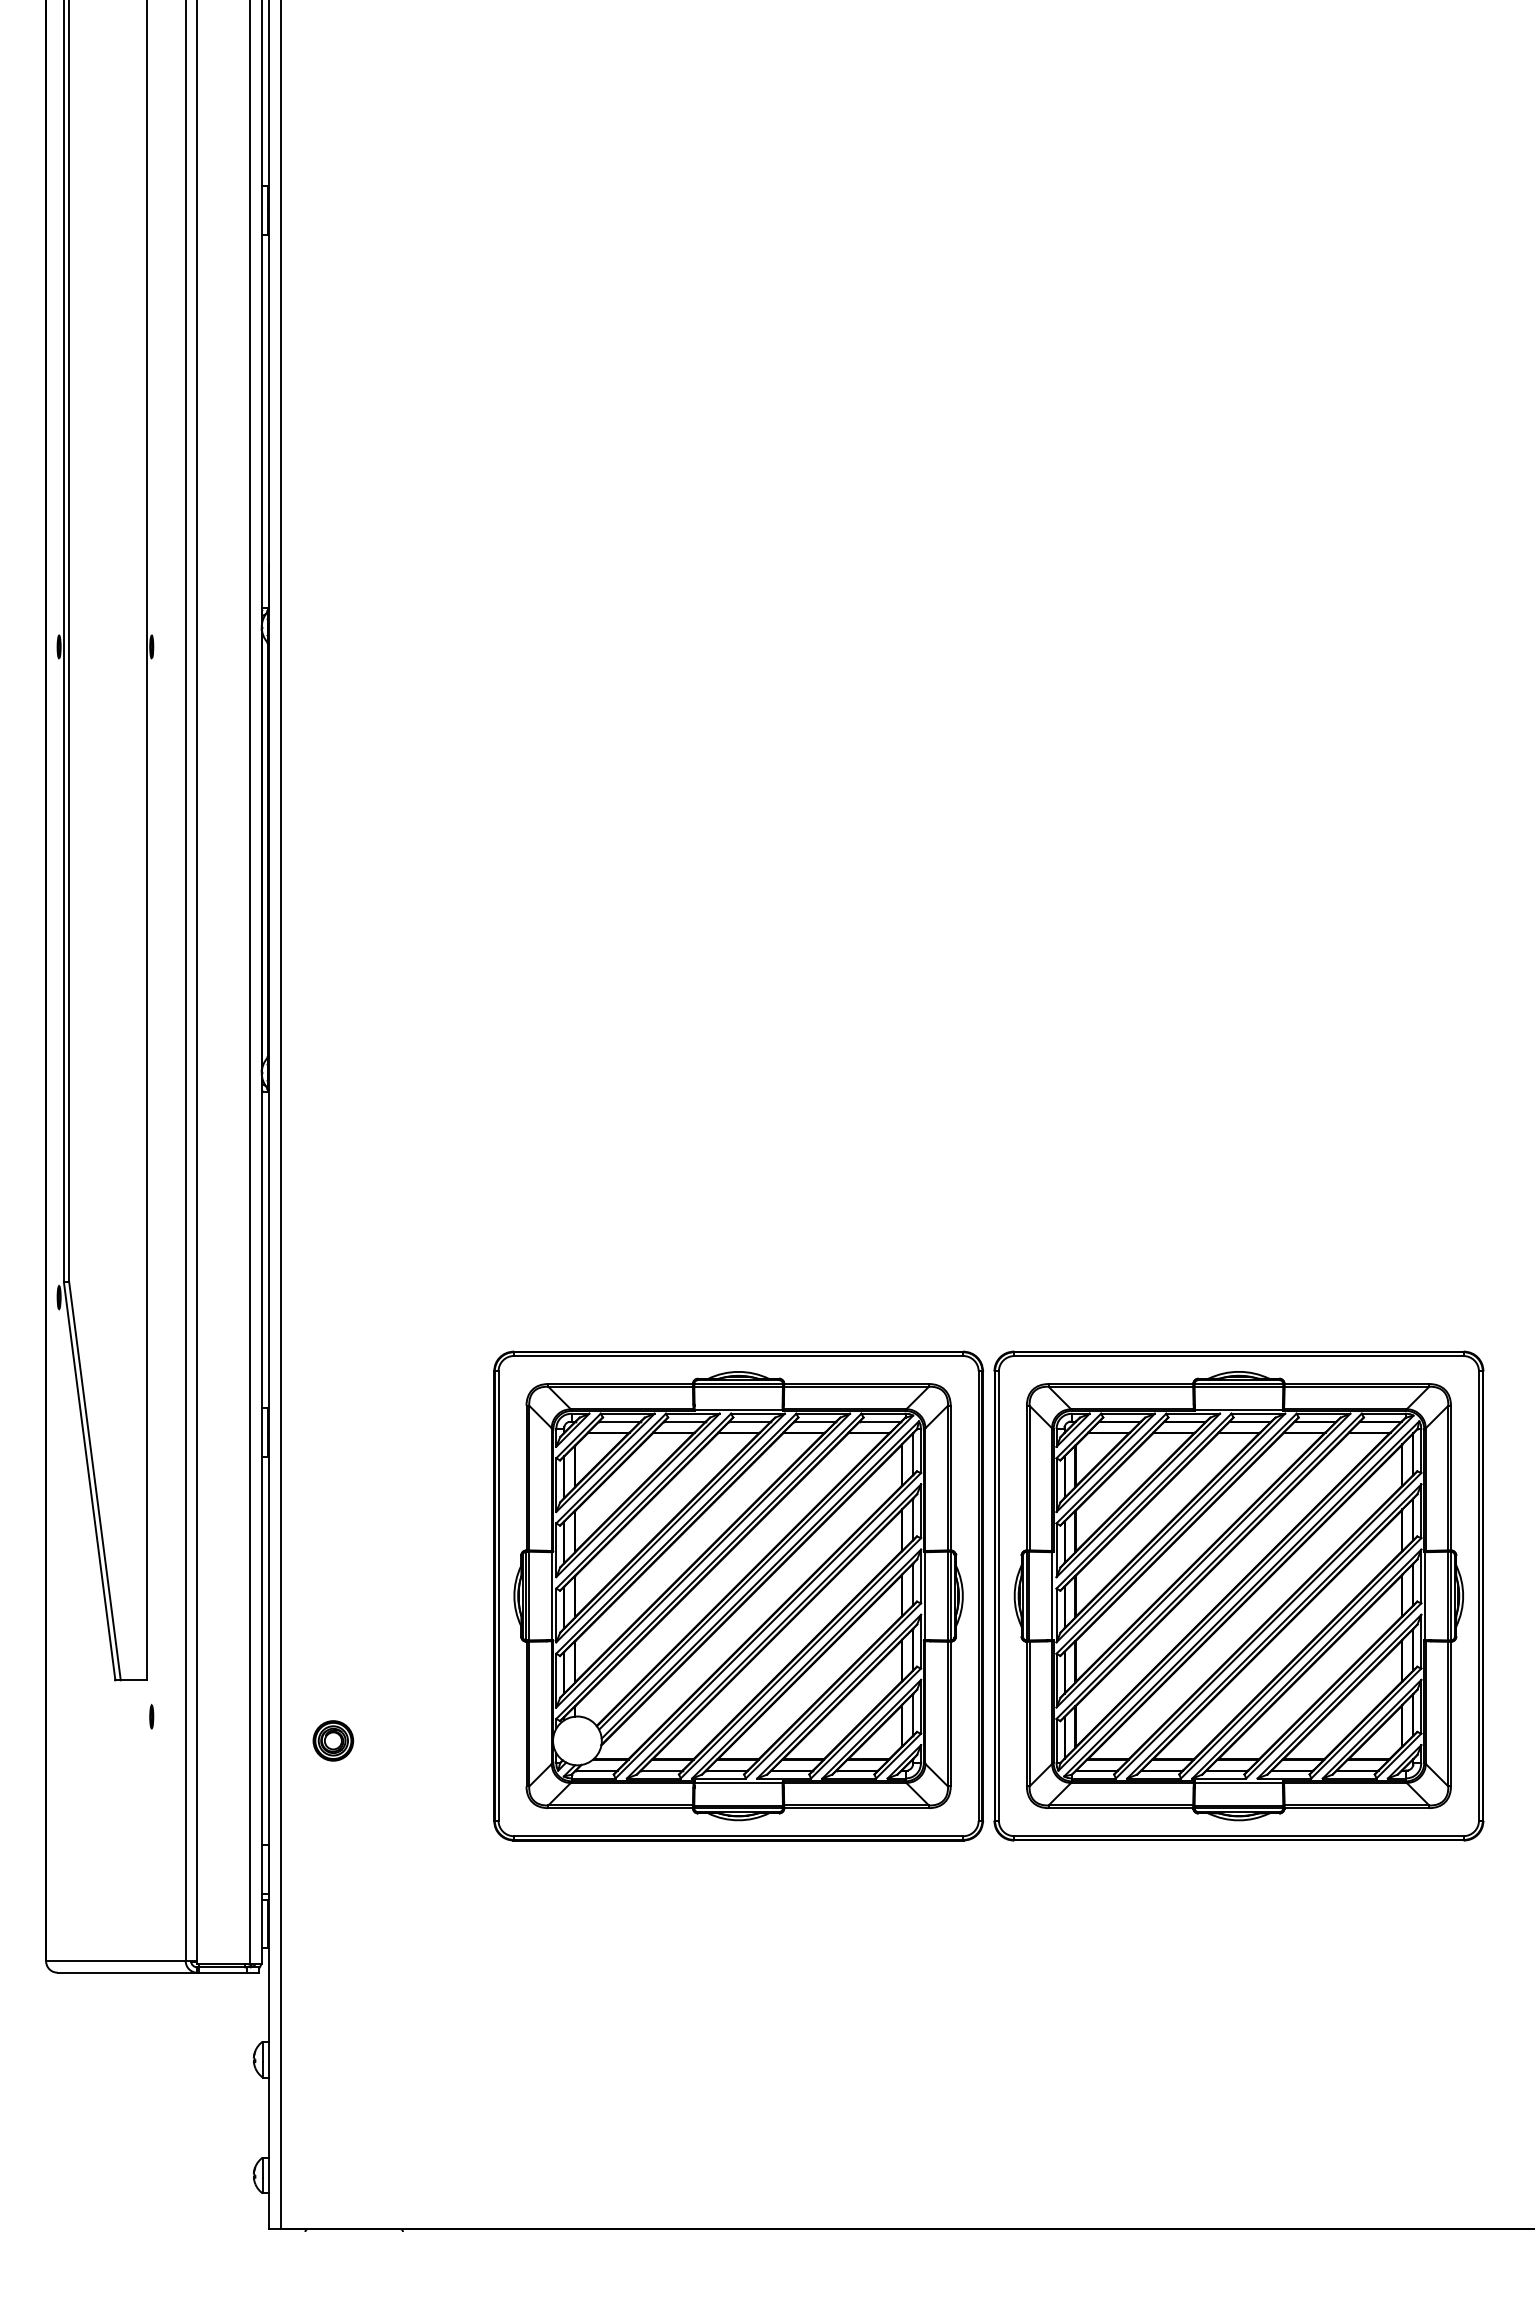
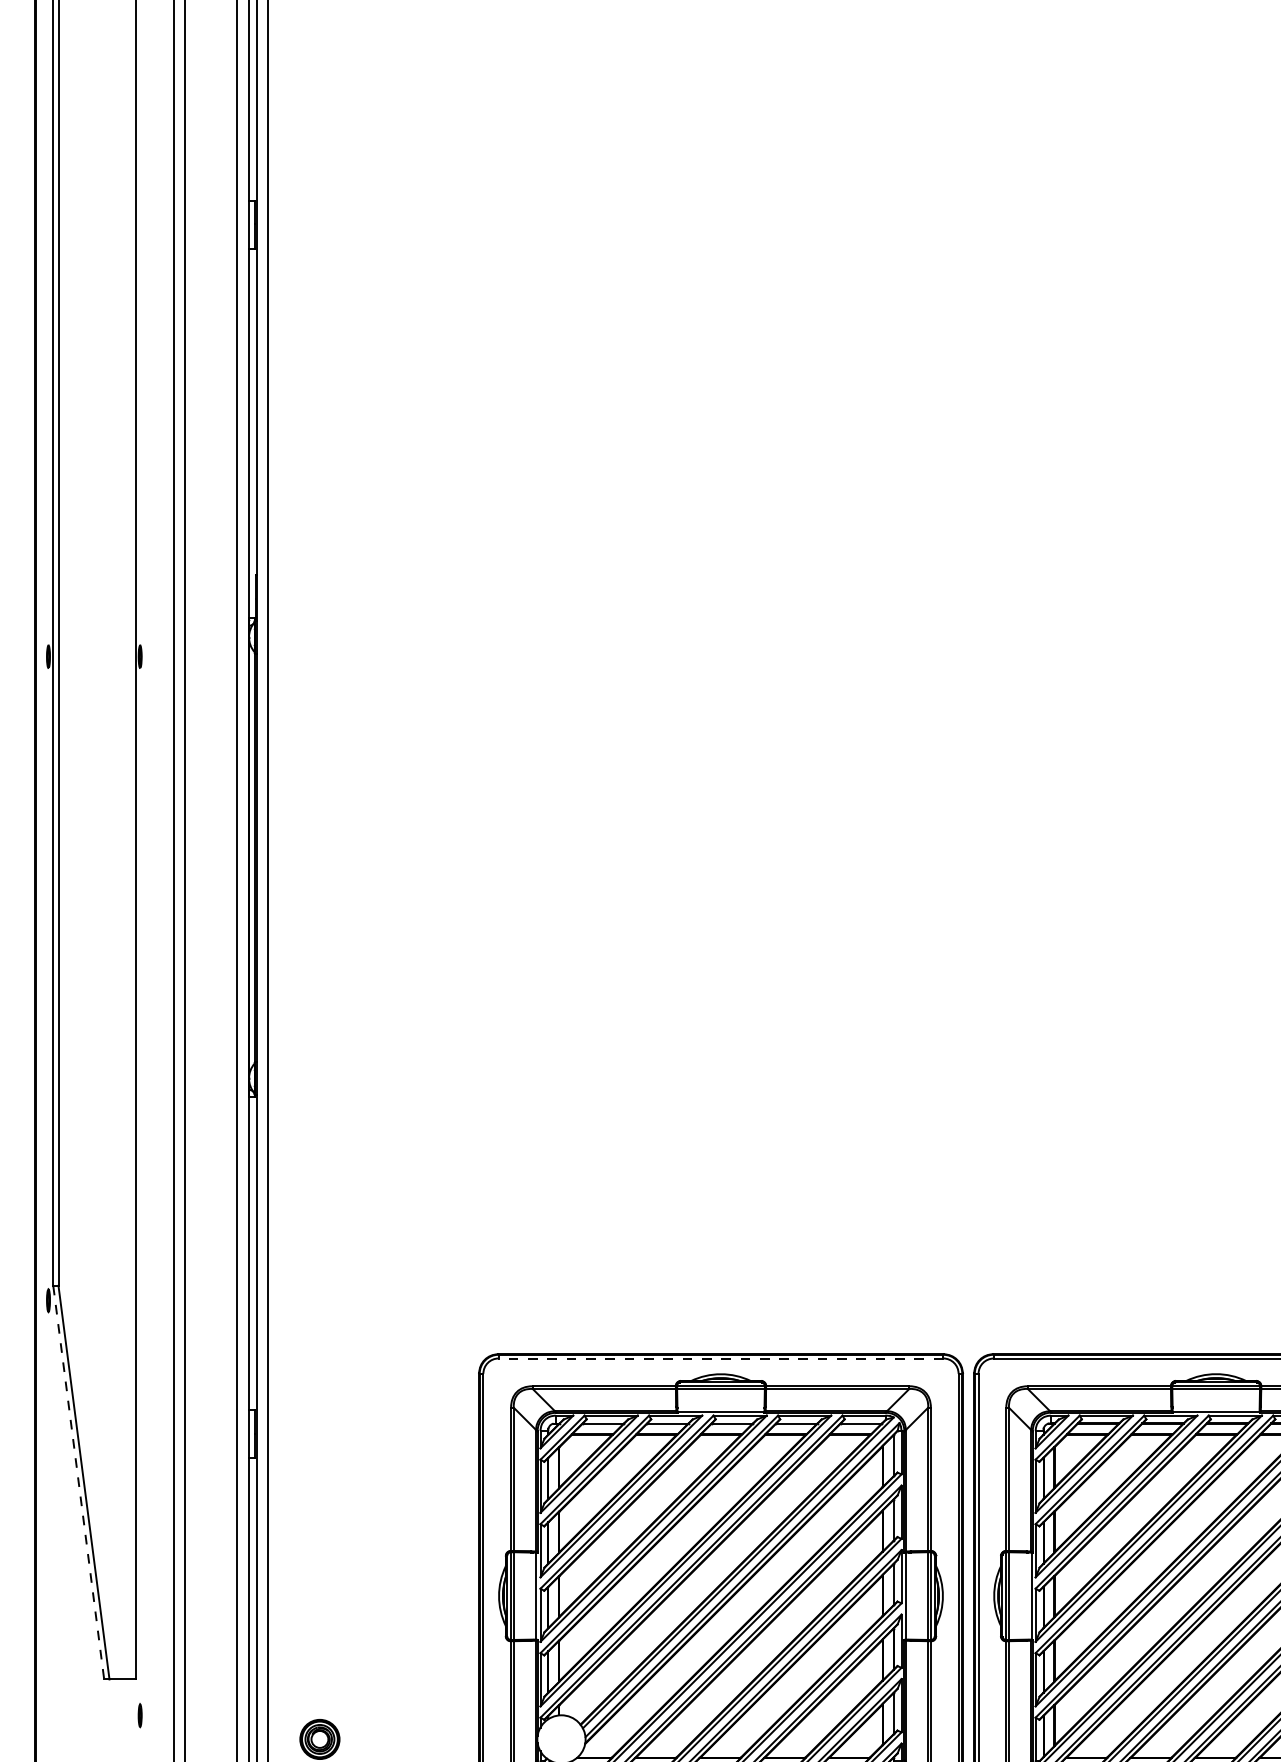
line: (738, 1356) -> (720, 1358), solid -> dashed
line: (89, 1481) -> (78, 1482), solid -> dashed

